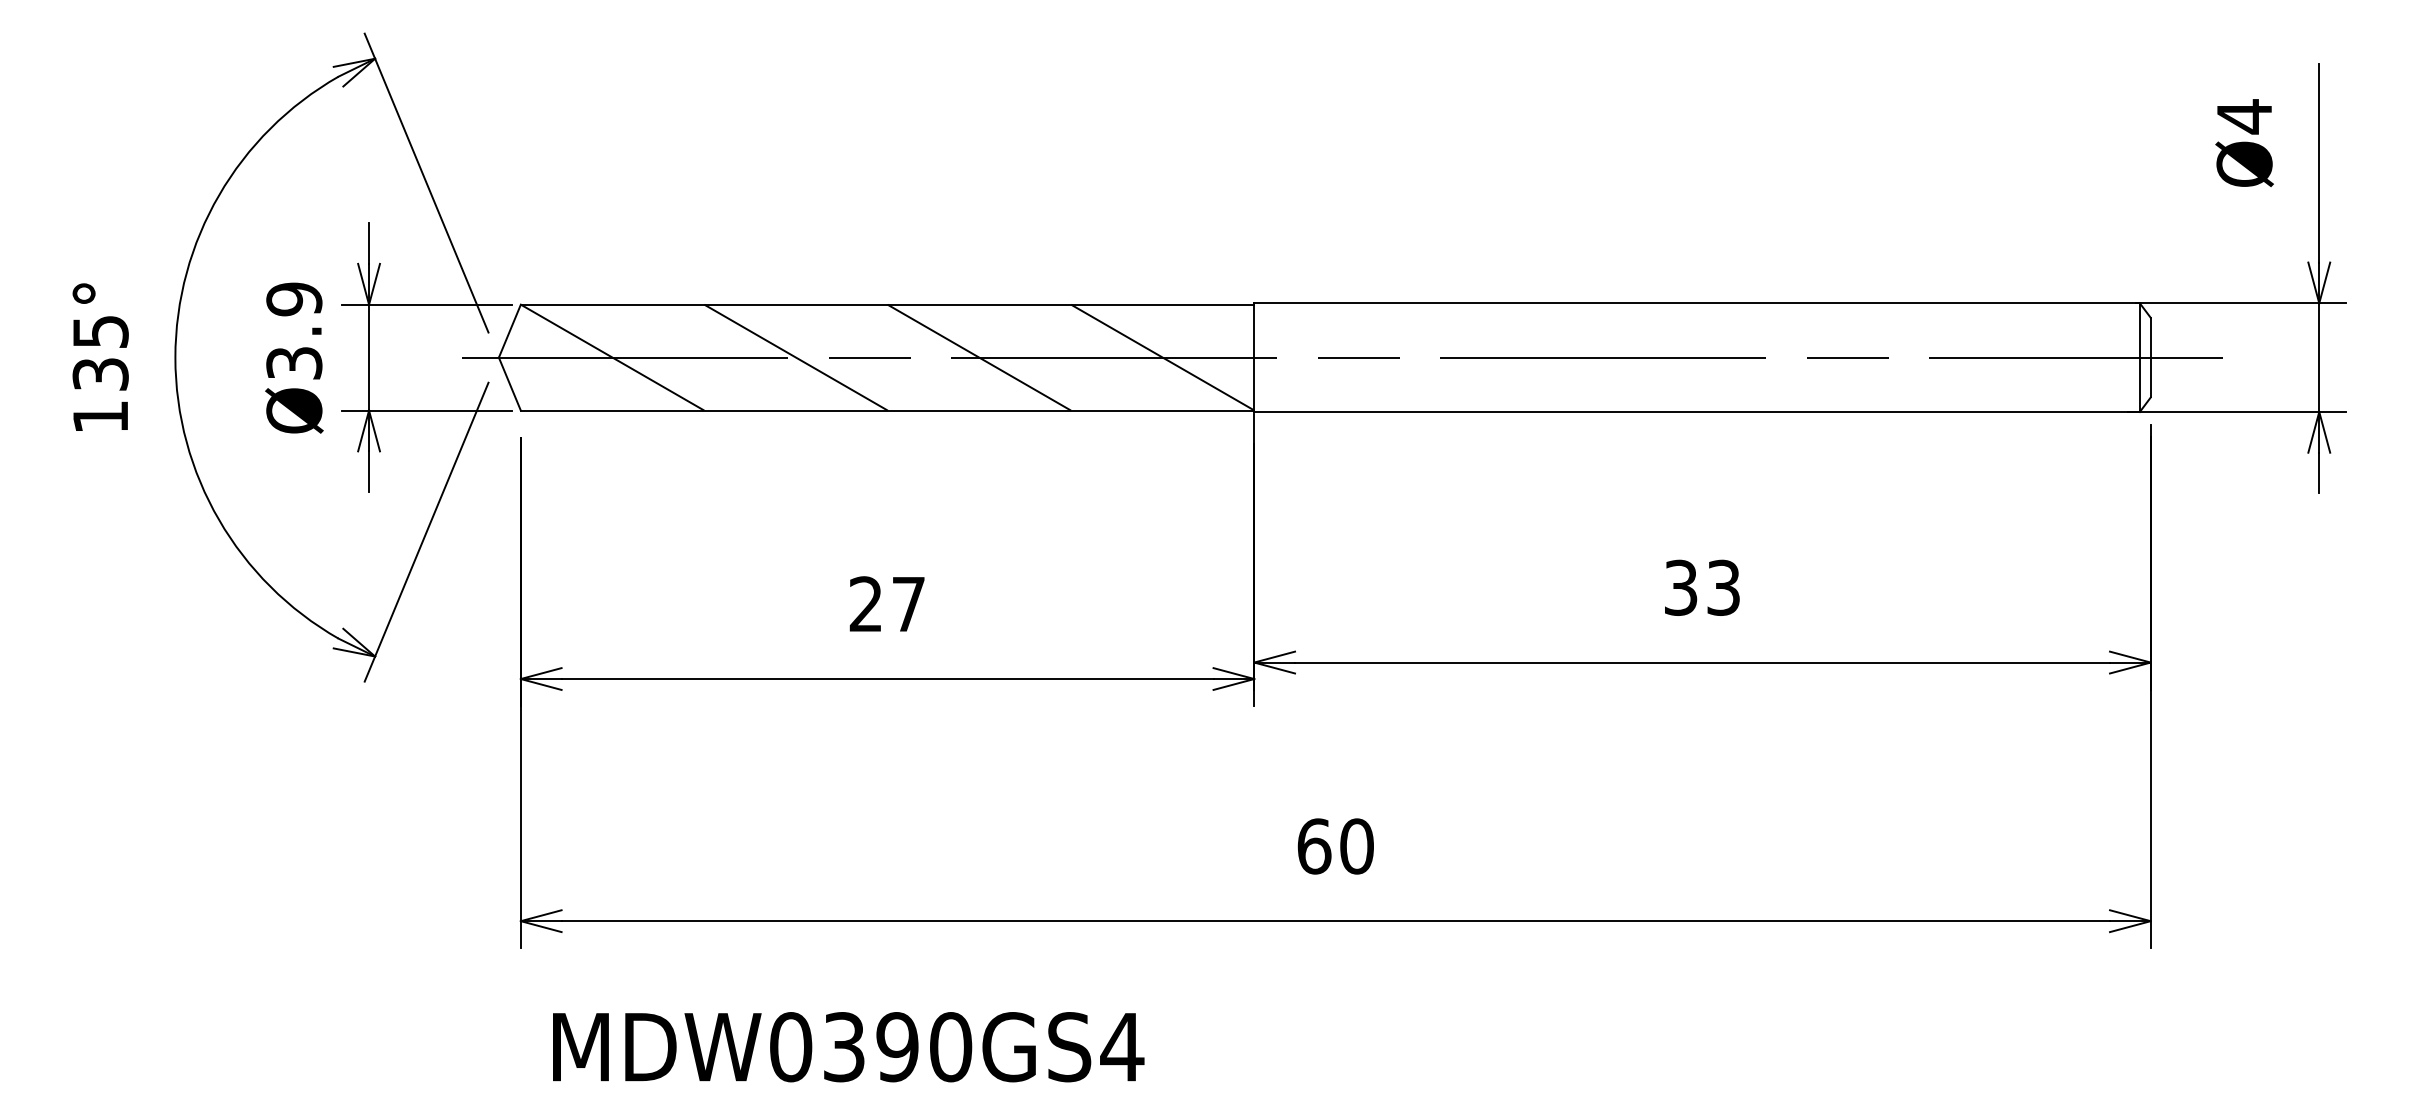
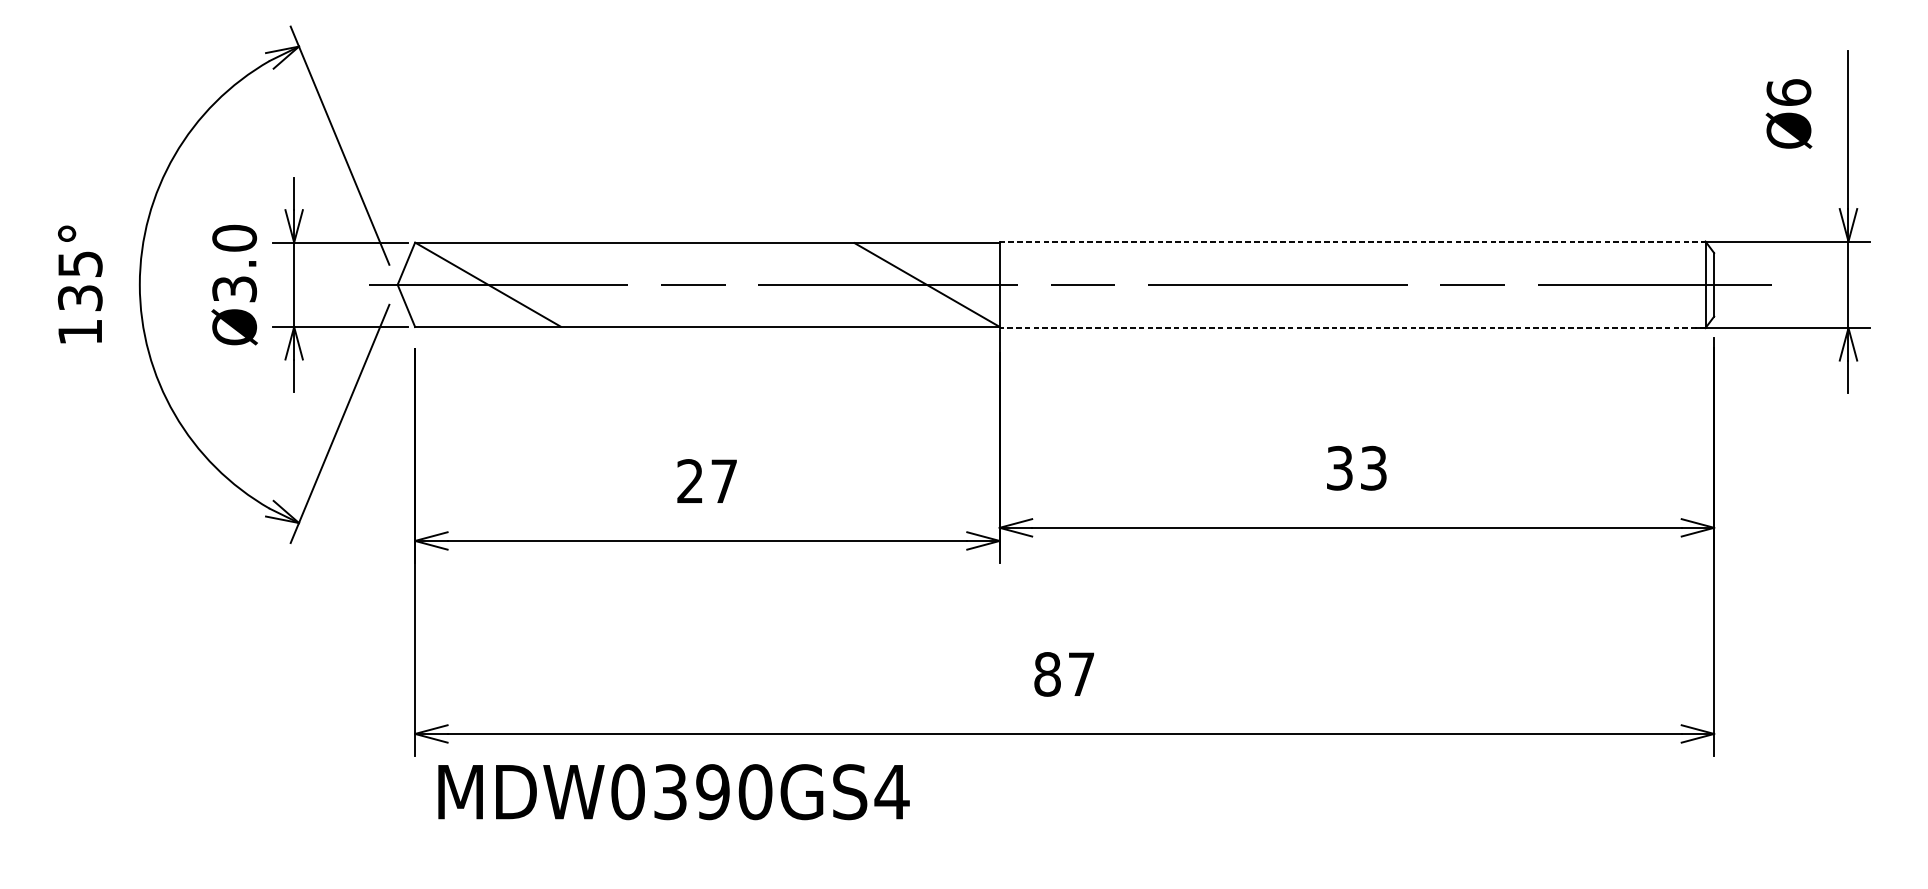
text: (2244, 116) -> (1788, 92), Ø4 -> Ø6
text: (294, 299) -> (234, 238), Ø3.9 -> Ø3.0
line: (1697, 303) -> (1352, 241), solid -> dashed
line: (795, 357) -> (634, 284), removed
line: (979, 357) -> (780, 284), removed
line: (1697, 411) -> (1352, 327), solid -> dashed
text: (1335, 846) -> (1064, 674), 60 -> 87
text: (848, 1047) -> (673, 792), moved

